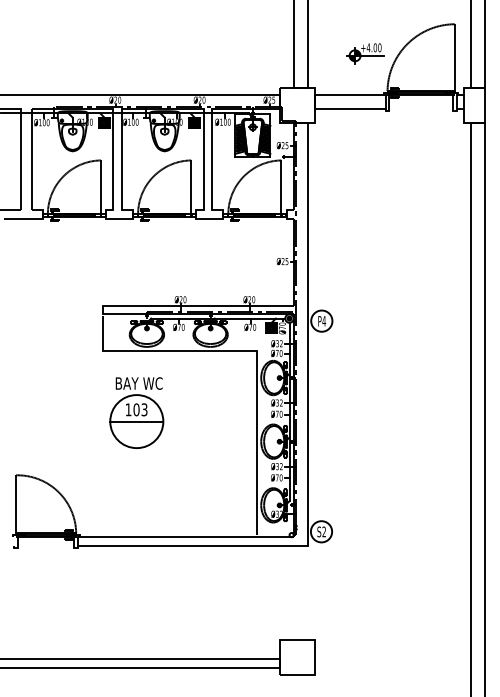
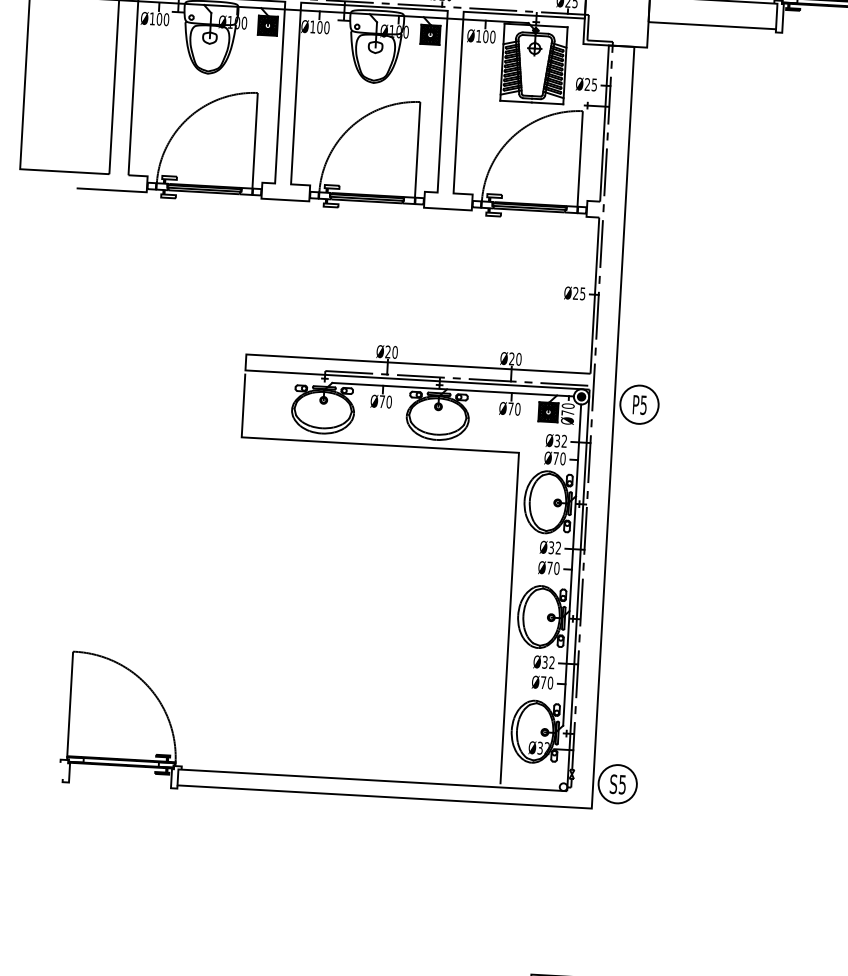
text: (324, 321) -> (644, 405), P4 -> P5
part: (136, 412) -> (296, 550), removed
text: (323, 531) -> (621, 783), S2 -> S5

